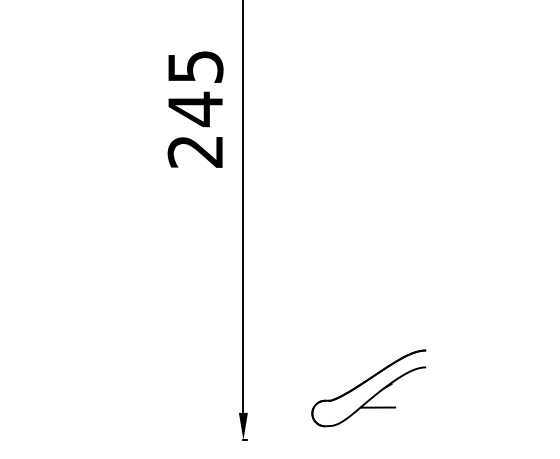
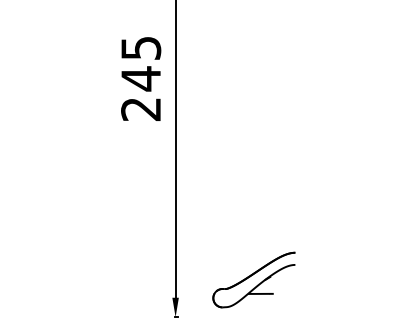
part: (368, 387) -> (253, 279), moved

